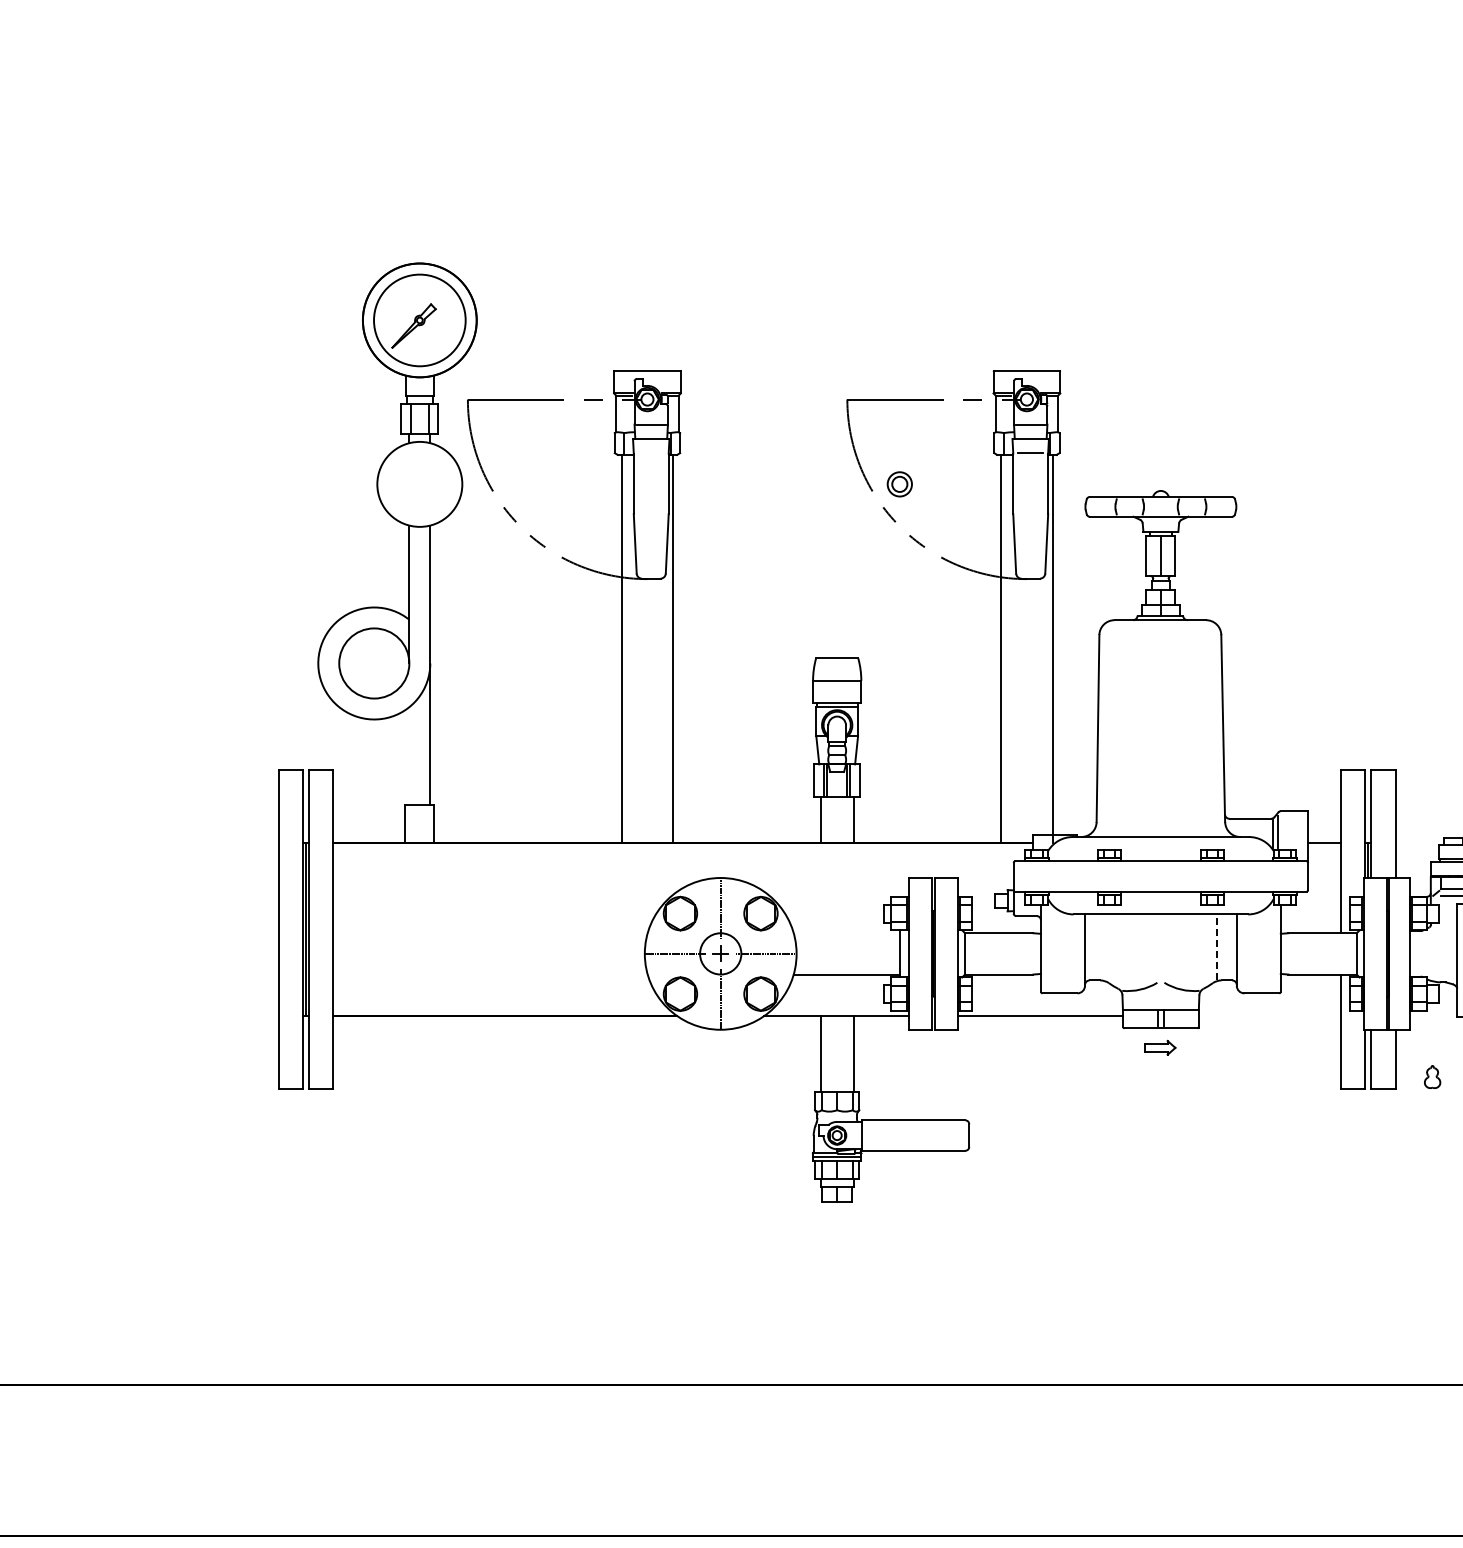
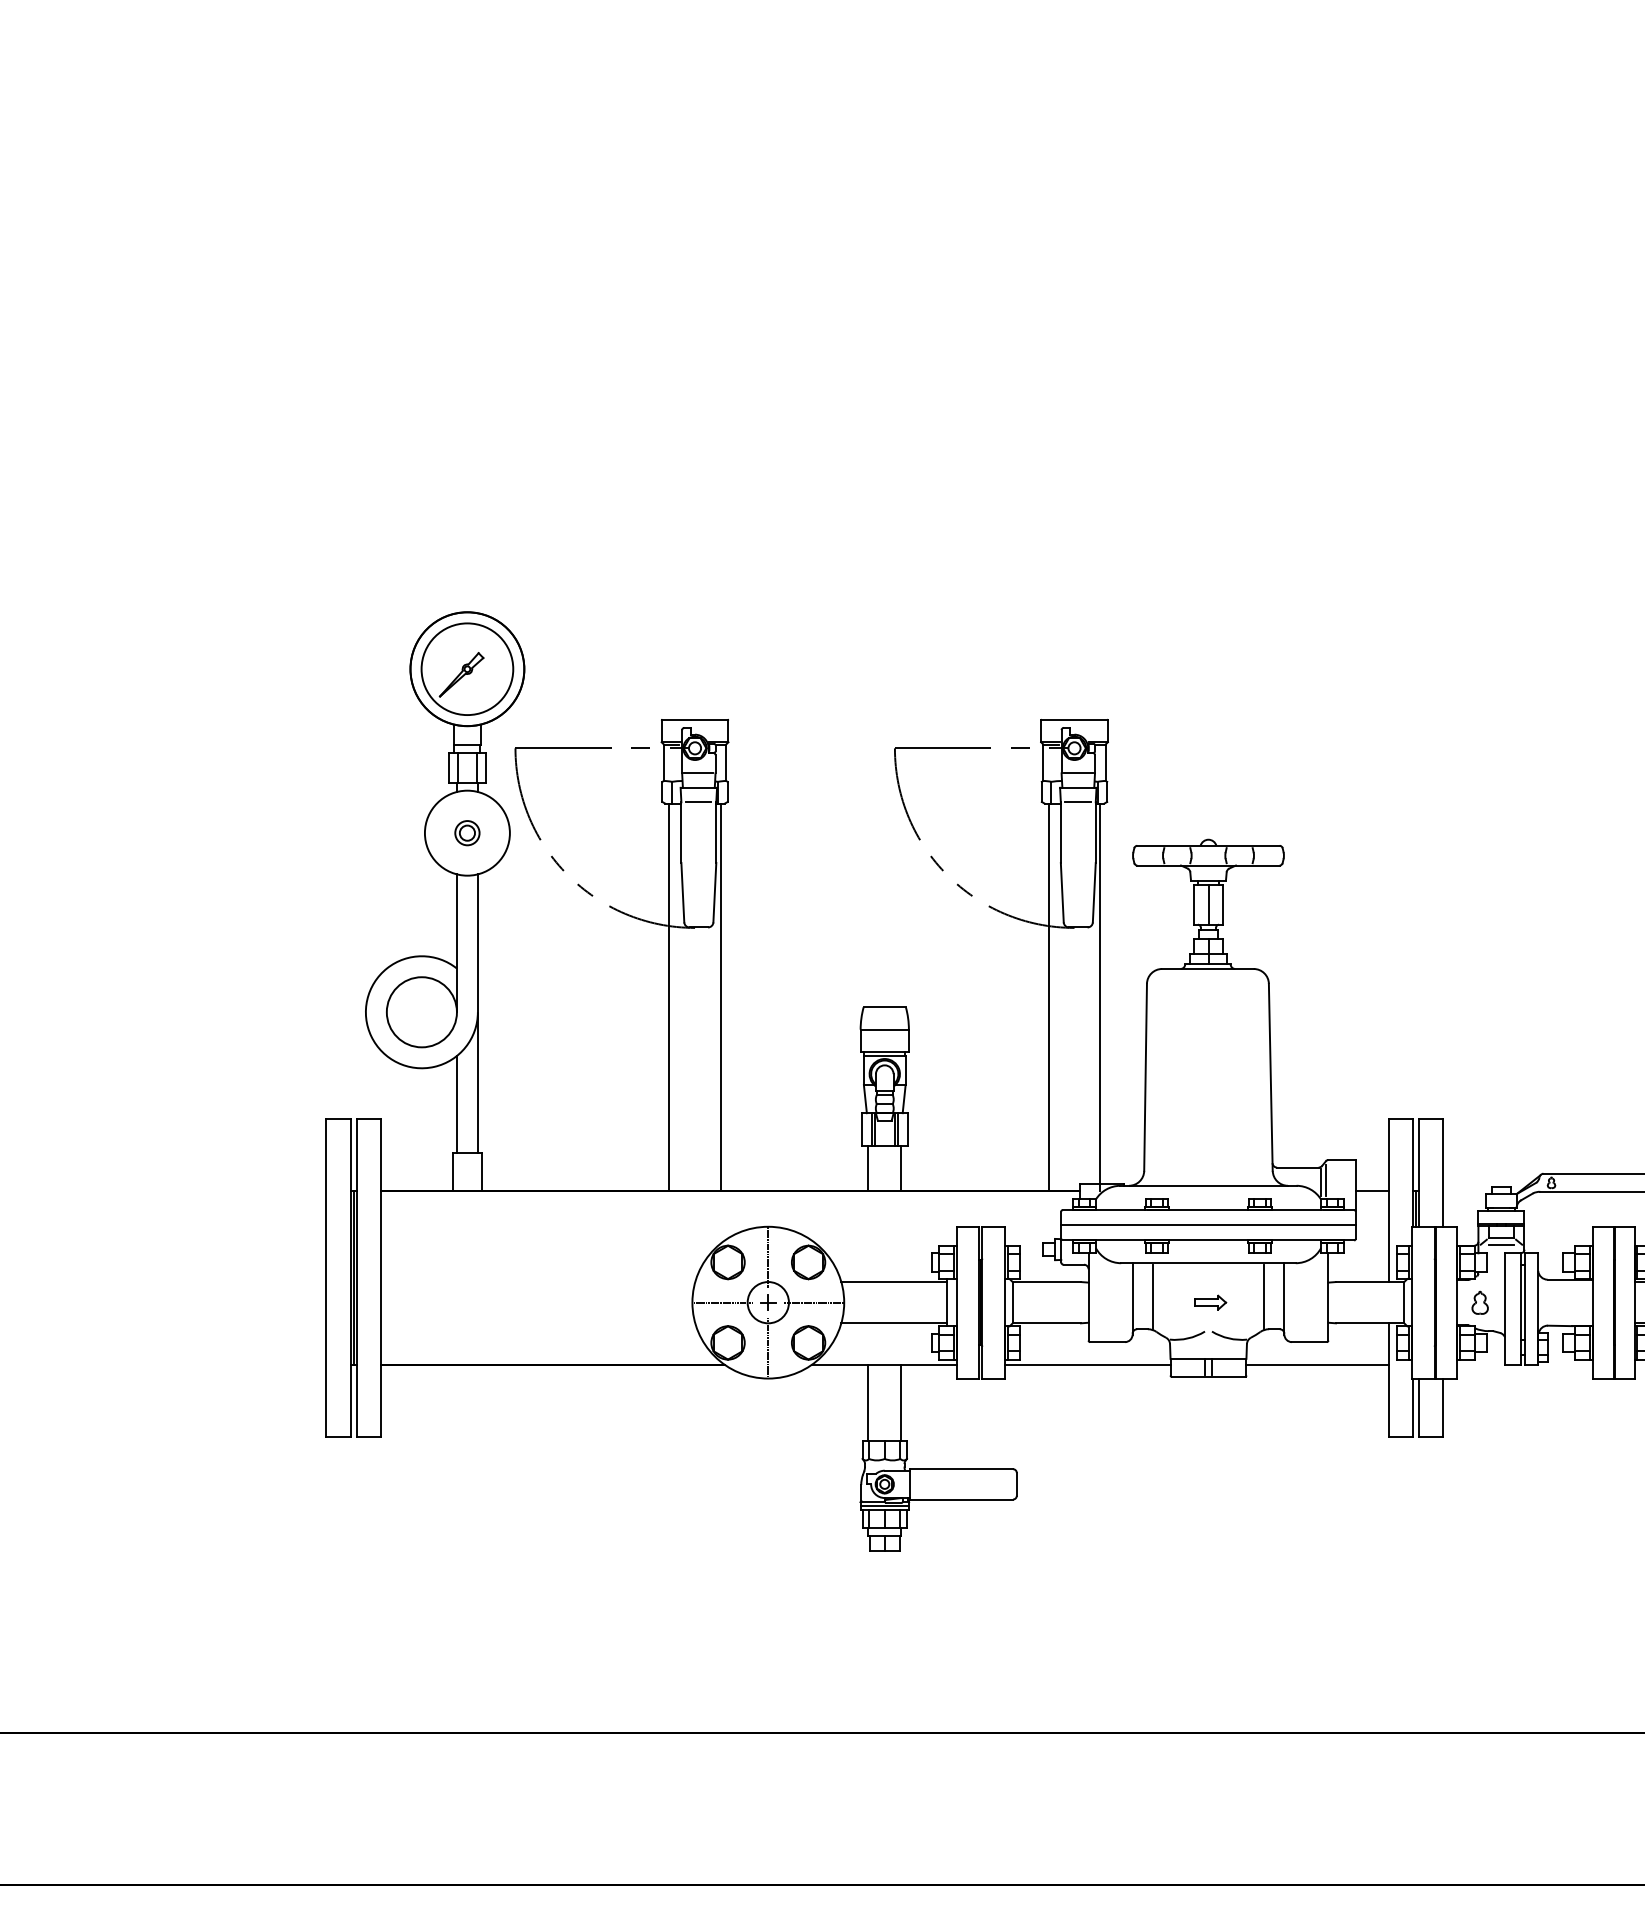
line: (650, 453) -> (698, 802), added
part: (899, 484) -> (467, 833), moved
line: (408, 755) -> (456, 1104), added
line: (1160, 876) -> (1208, 1225), added
line: (846, 933) -> (894, 1282), added
line: (1104, 947) -> (1152, 1296), added
line: (1216, 947) -> (1264, 1296), dashed -> solid
line: (1269, 1015) -> (1317, 1364), added
part: (1159, 1047) -> (1210, 1302), moved
part: (1431, 1076) -> (1479, 1302), moved

